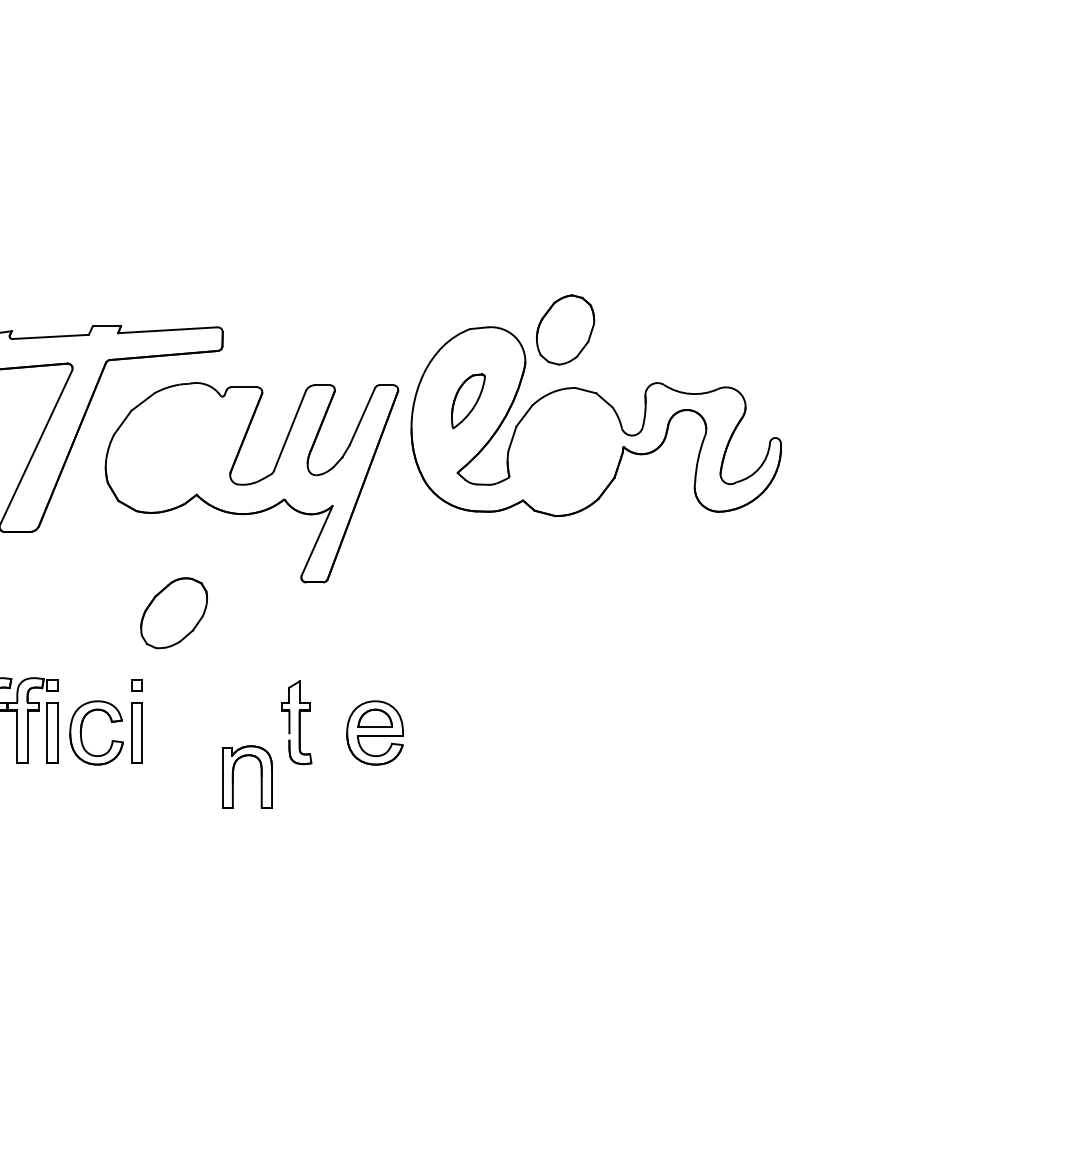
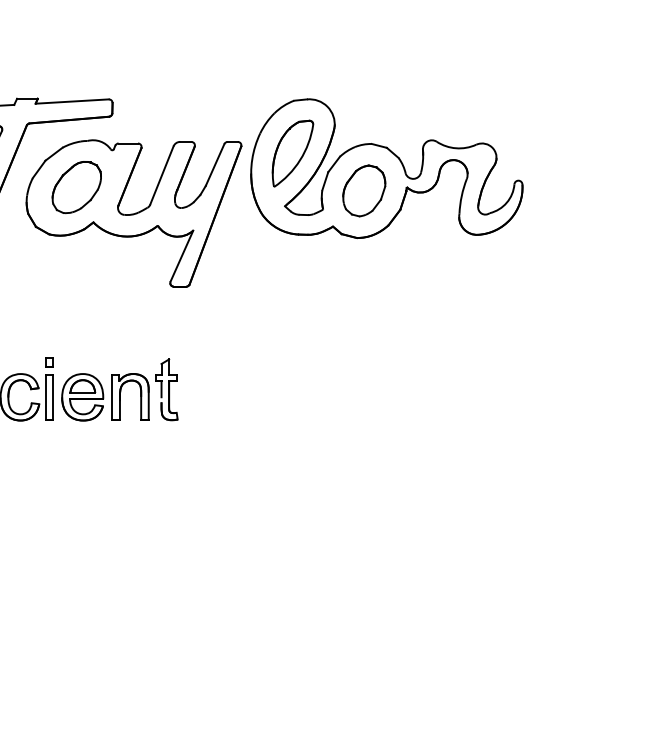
part: (565, 329) -> (364, 190), moved
part: (468, 401) -> (293, 153), size x1.67
part: (173, 613) -> (76, 187), moved
part: (374, 732) -> (82, 396), moved
part: (260, 776) -> (140, 396), moved

